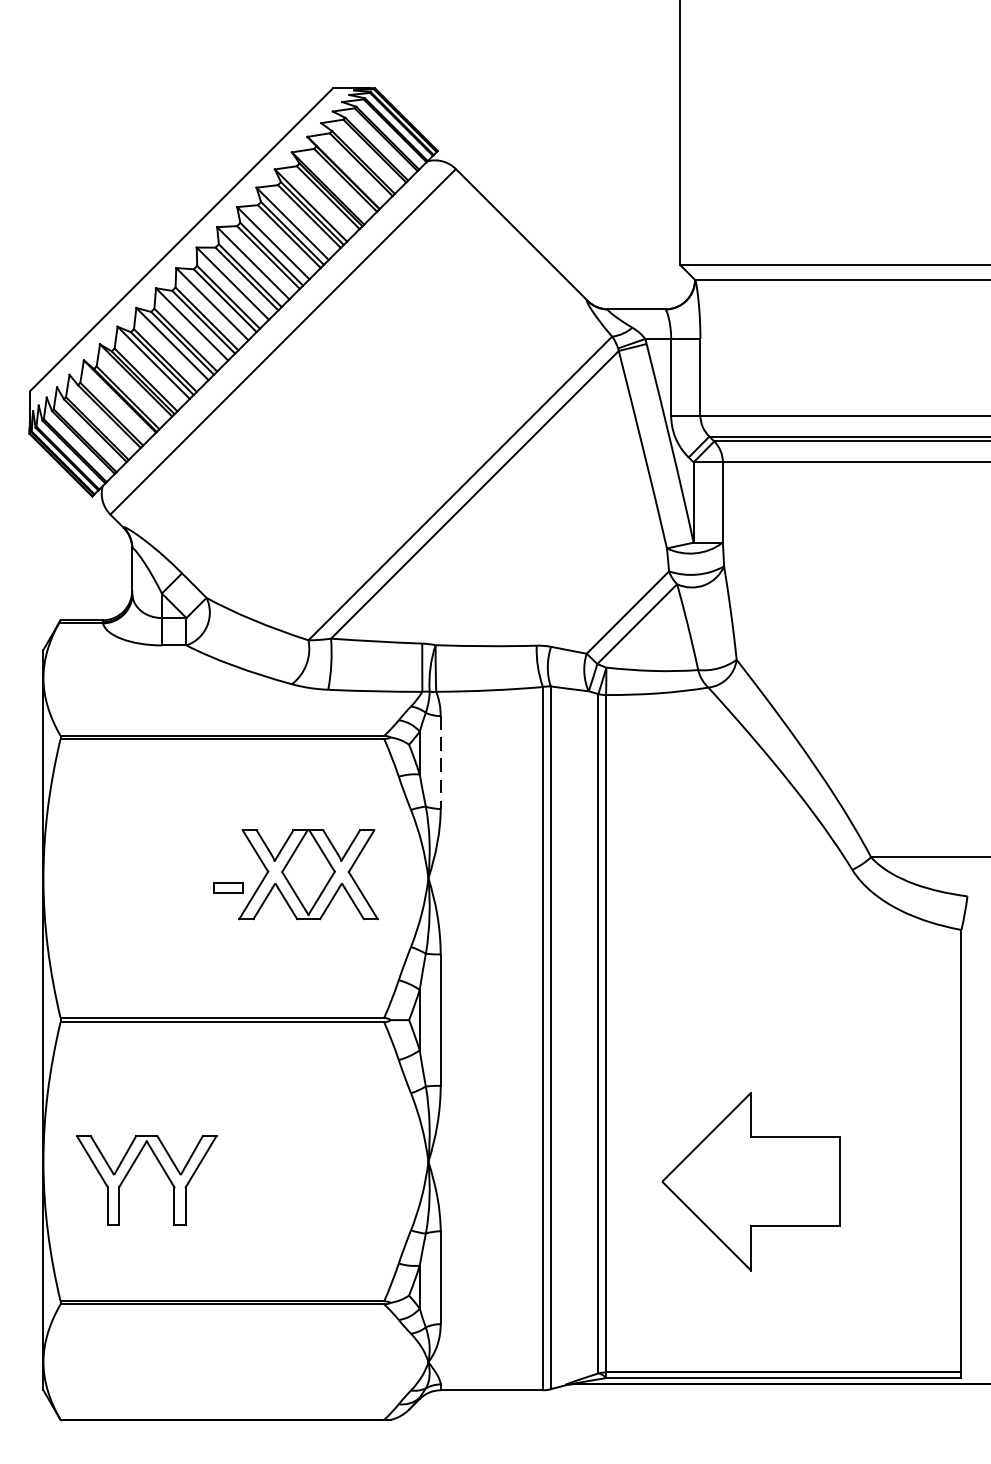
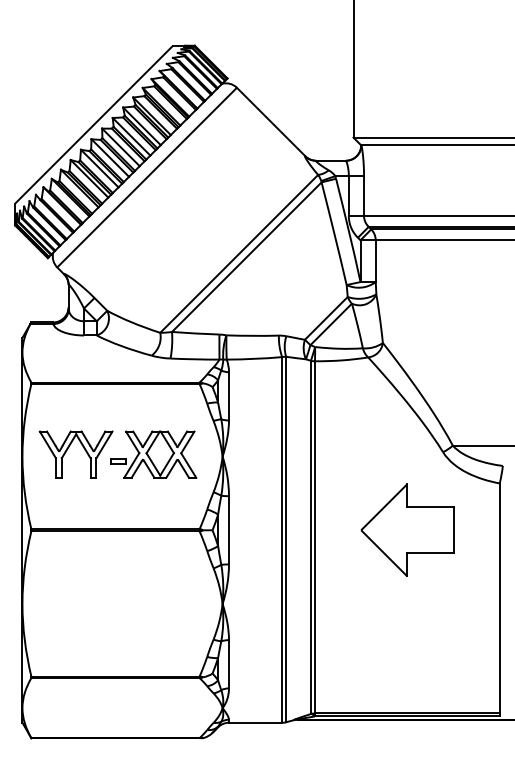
line: (441, 762) -> (229, 396), dashed -> solid
part: (131, 1170) -> (68, 449), moved
part: (751, 1180) -> (407, 529), moved

